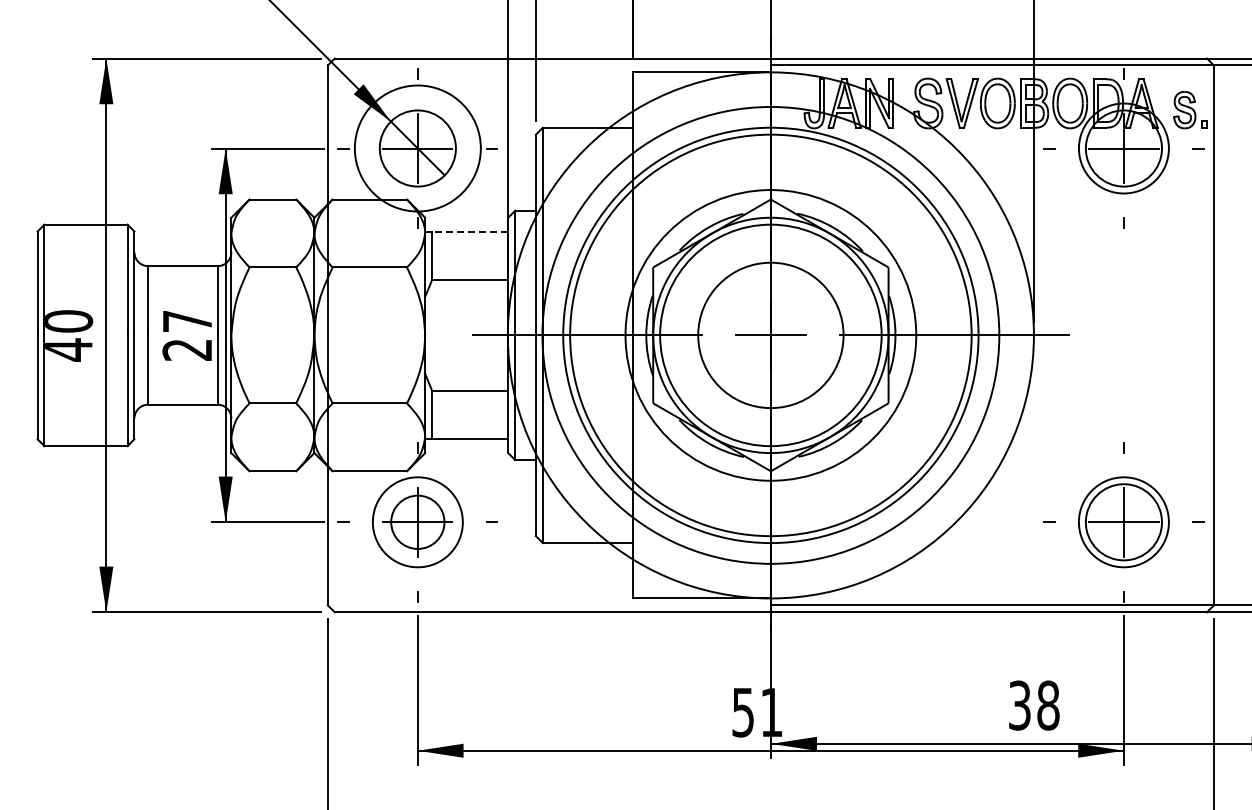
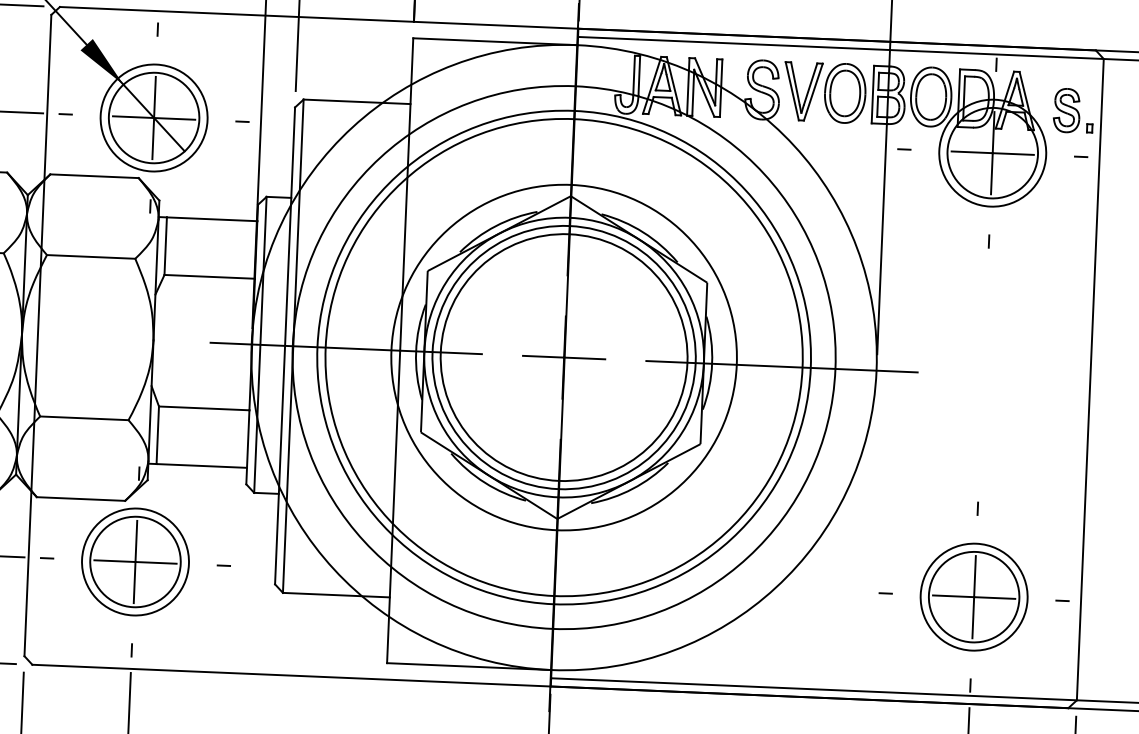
circle: (417, 148) -> (153, 117), size x0.71
line: (469, 231) -> (211, 219), dashed -> solid
circle: (770, 335) -> (563, 357), size x1.43
circle: (417, 522) -> (135, 562), size x1.43

